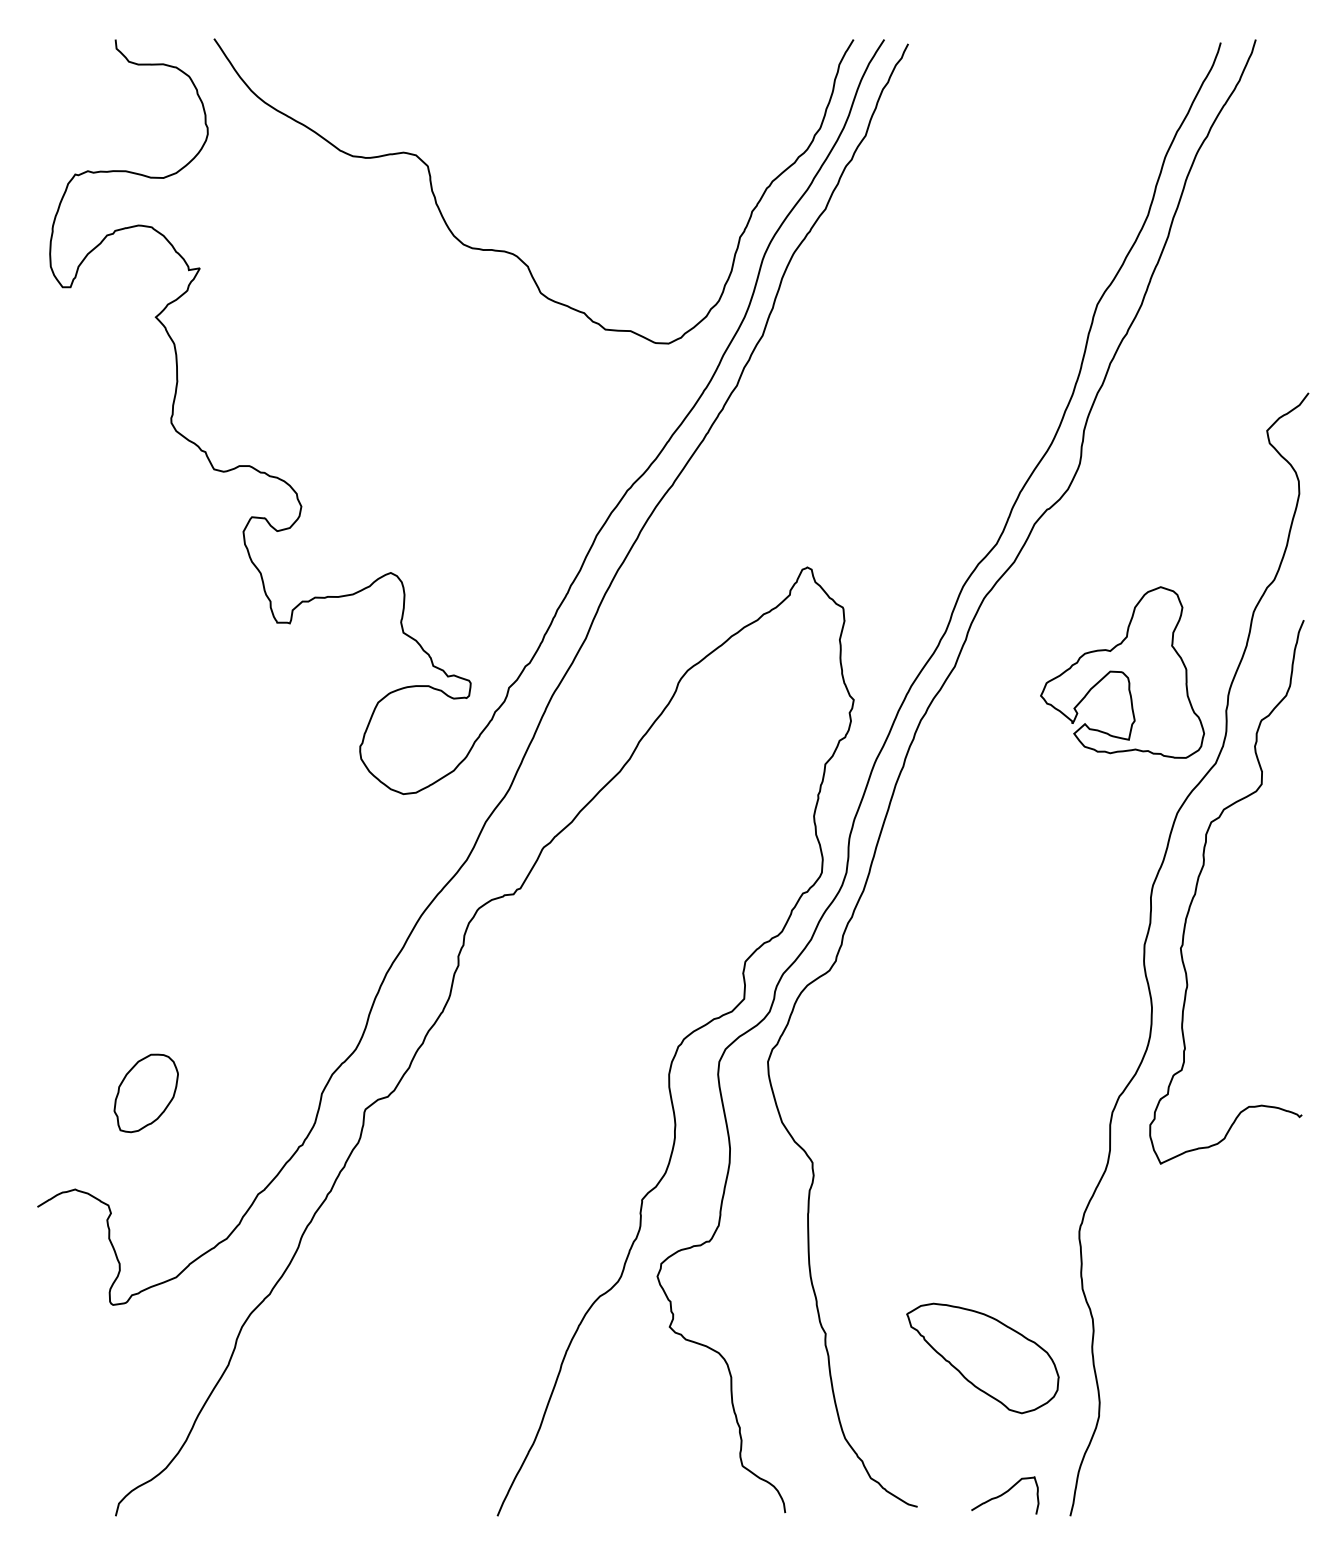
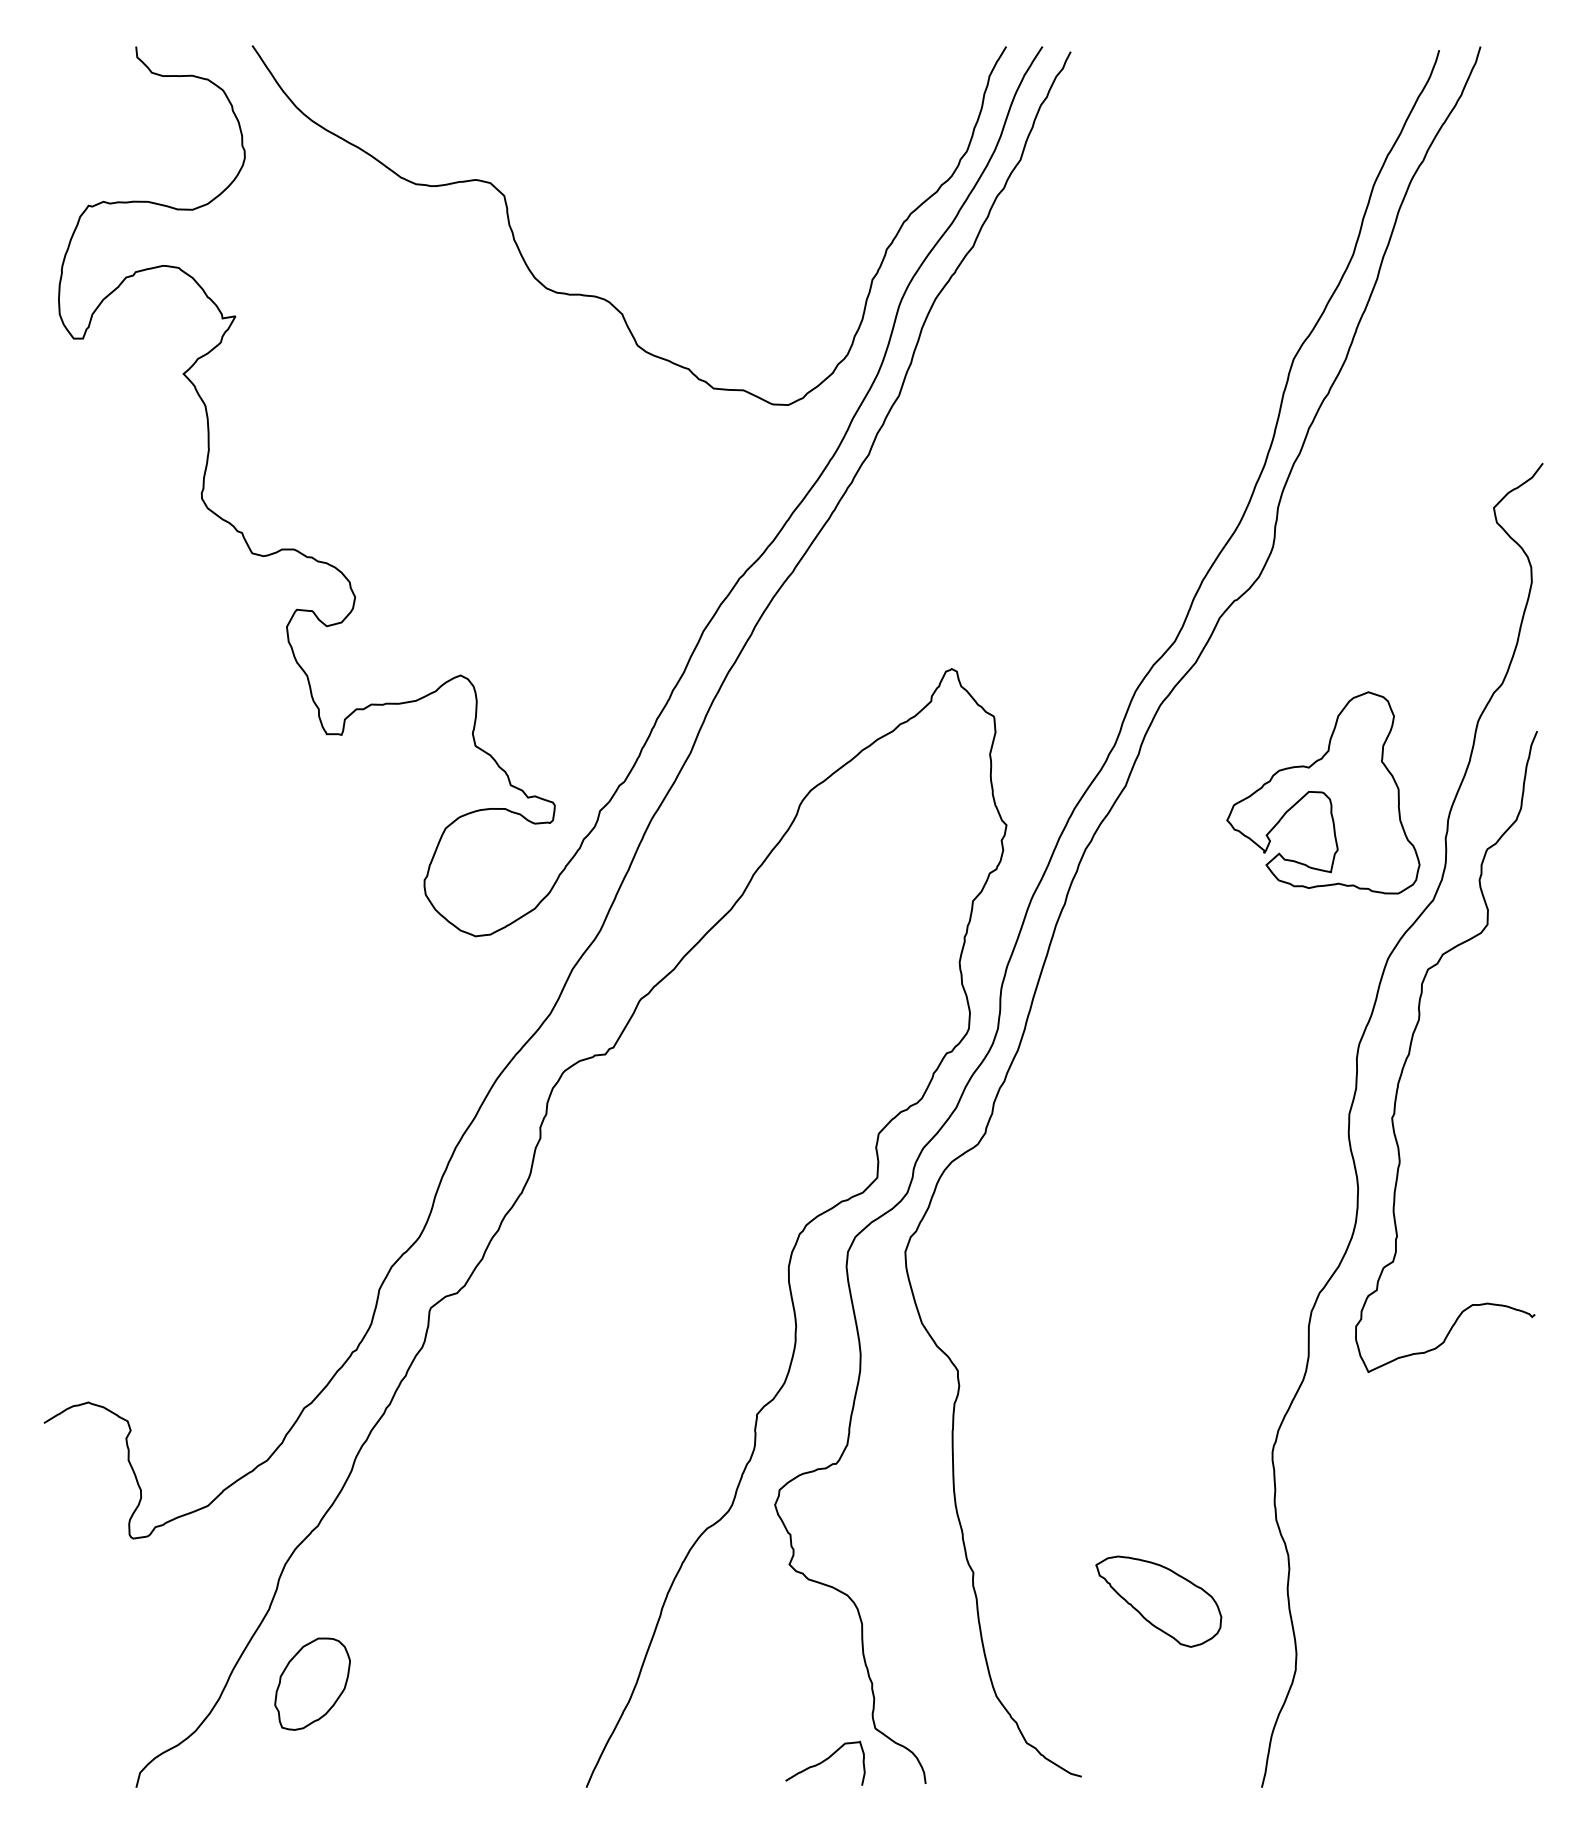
part: (145, 1093) -> (311, 1684), moved
part: (982, 1358) -> (1158, 1601), size x0.7
curve: (1004, 1494) -> (824, 1762), moved

